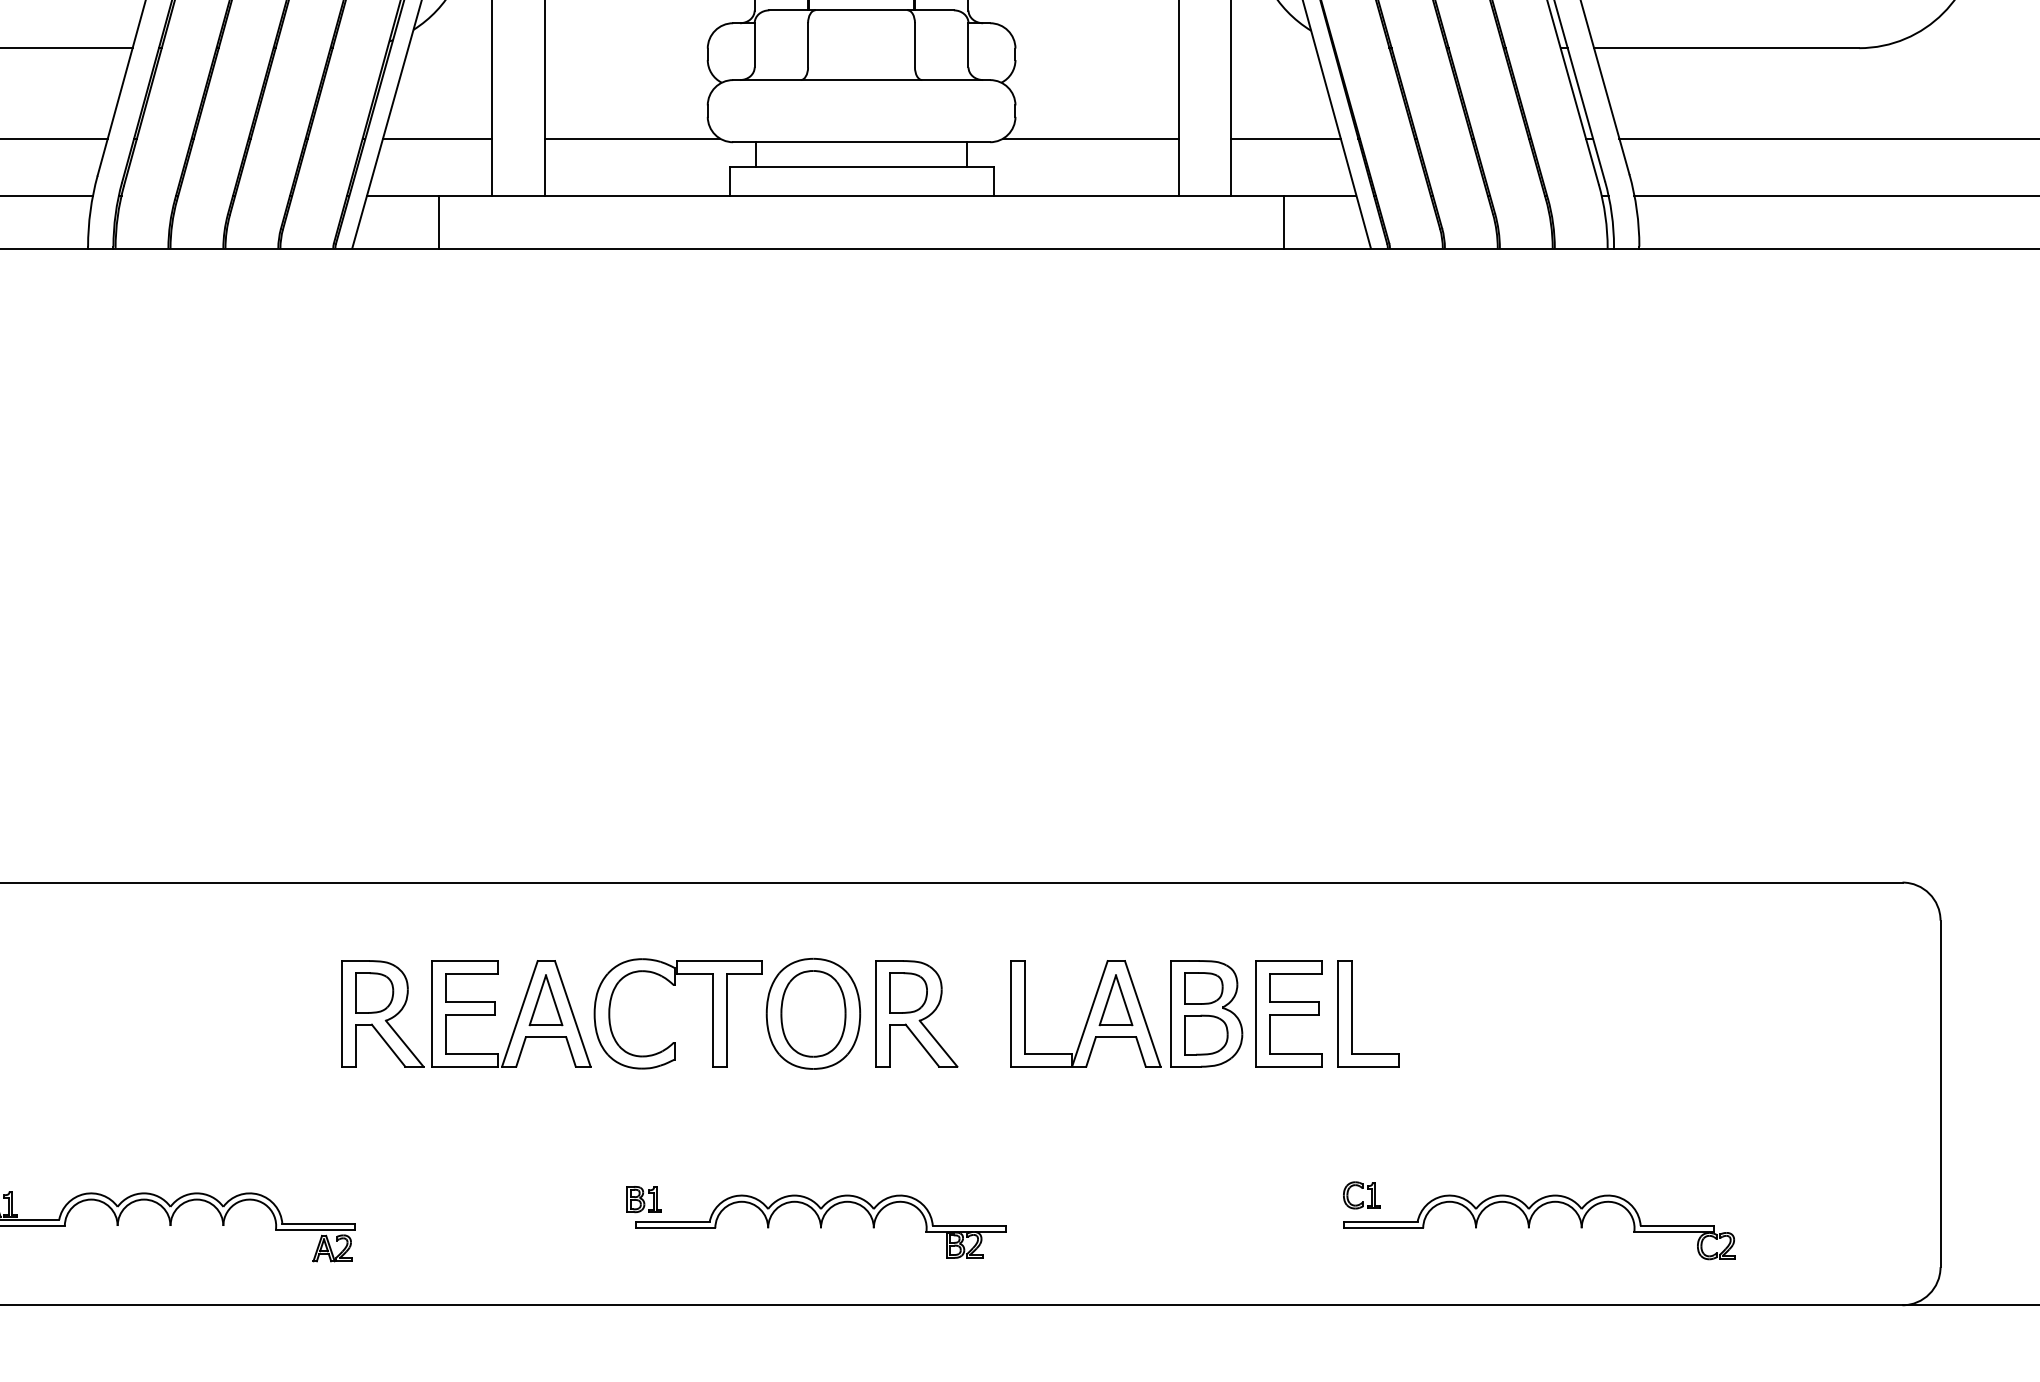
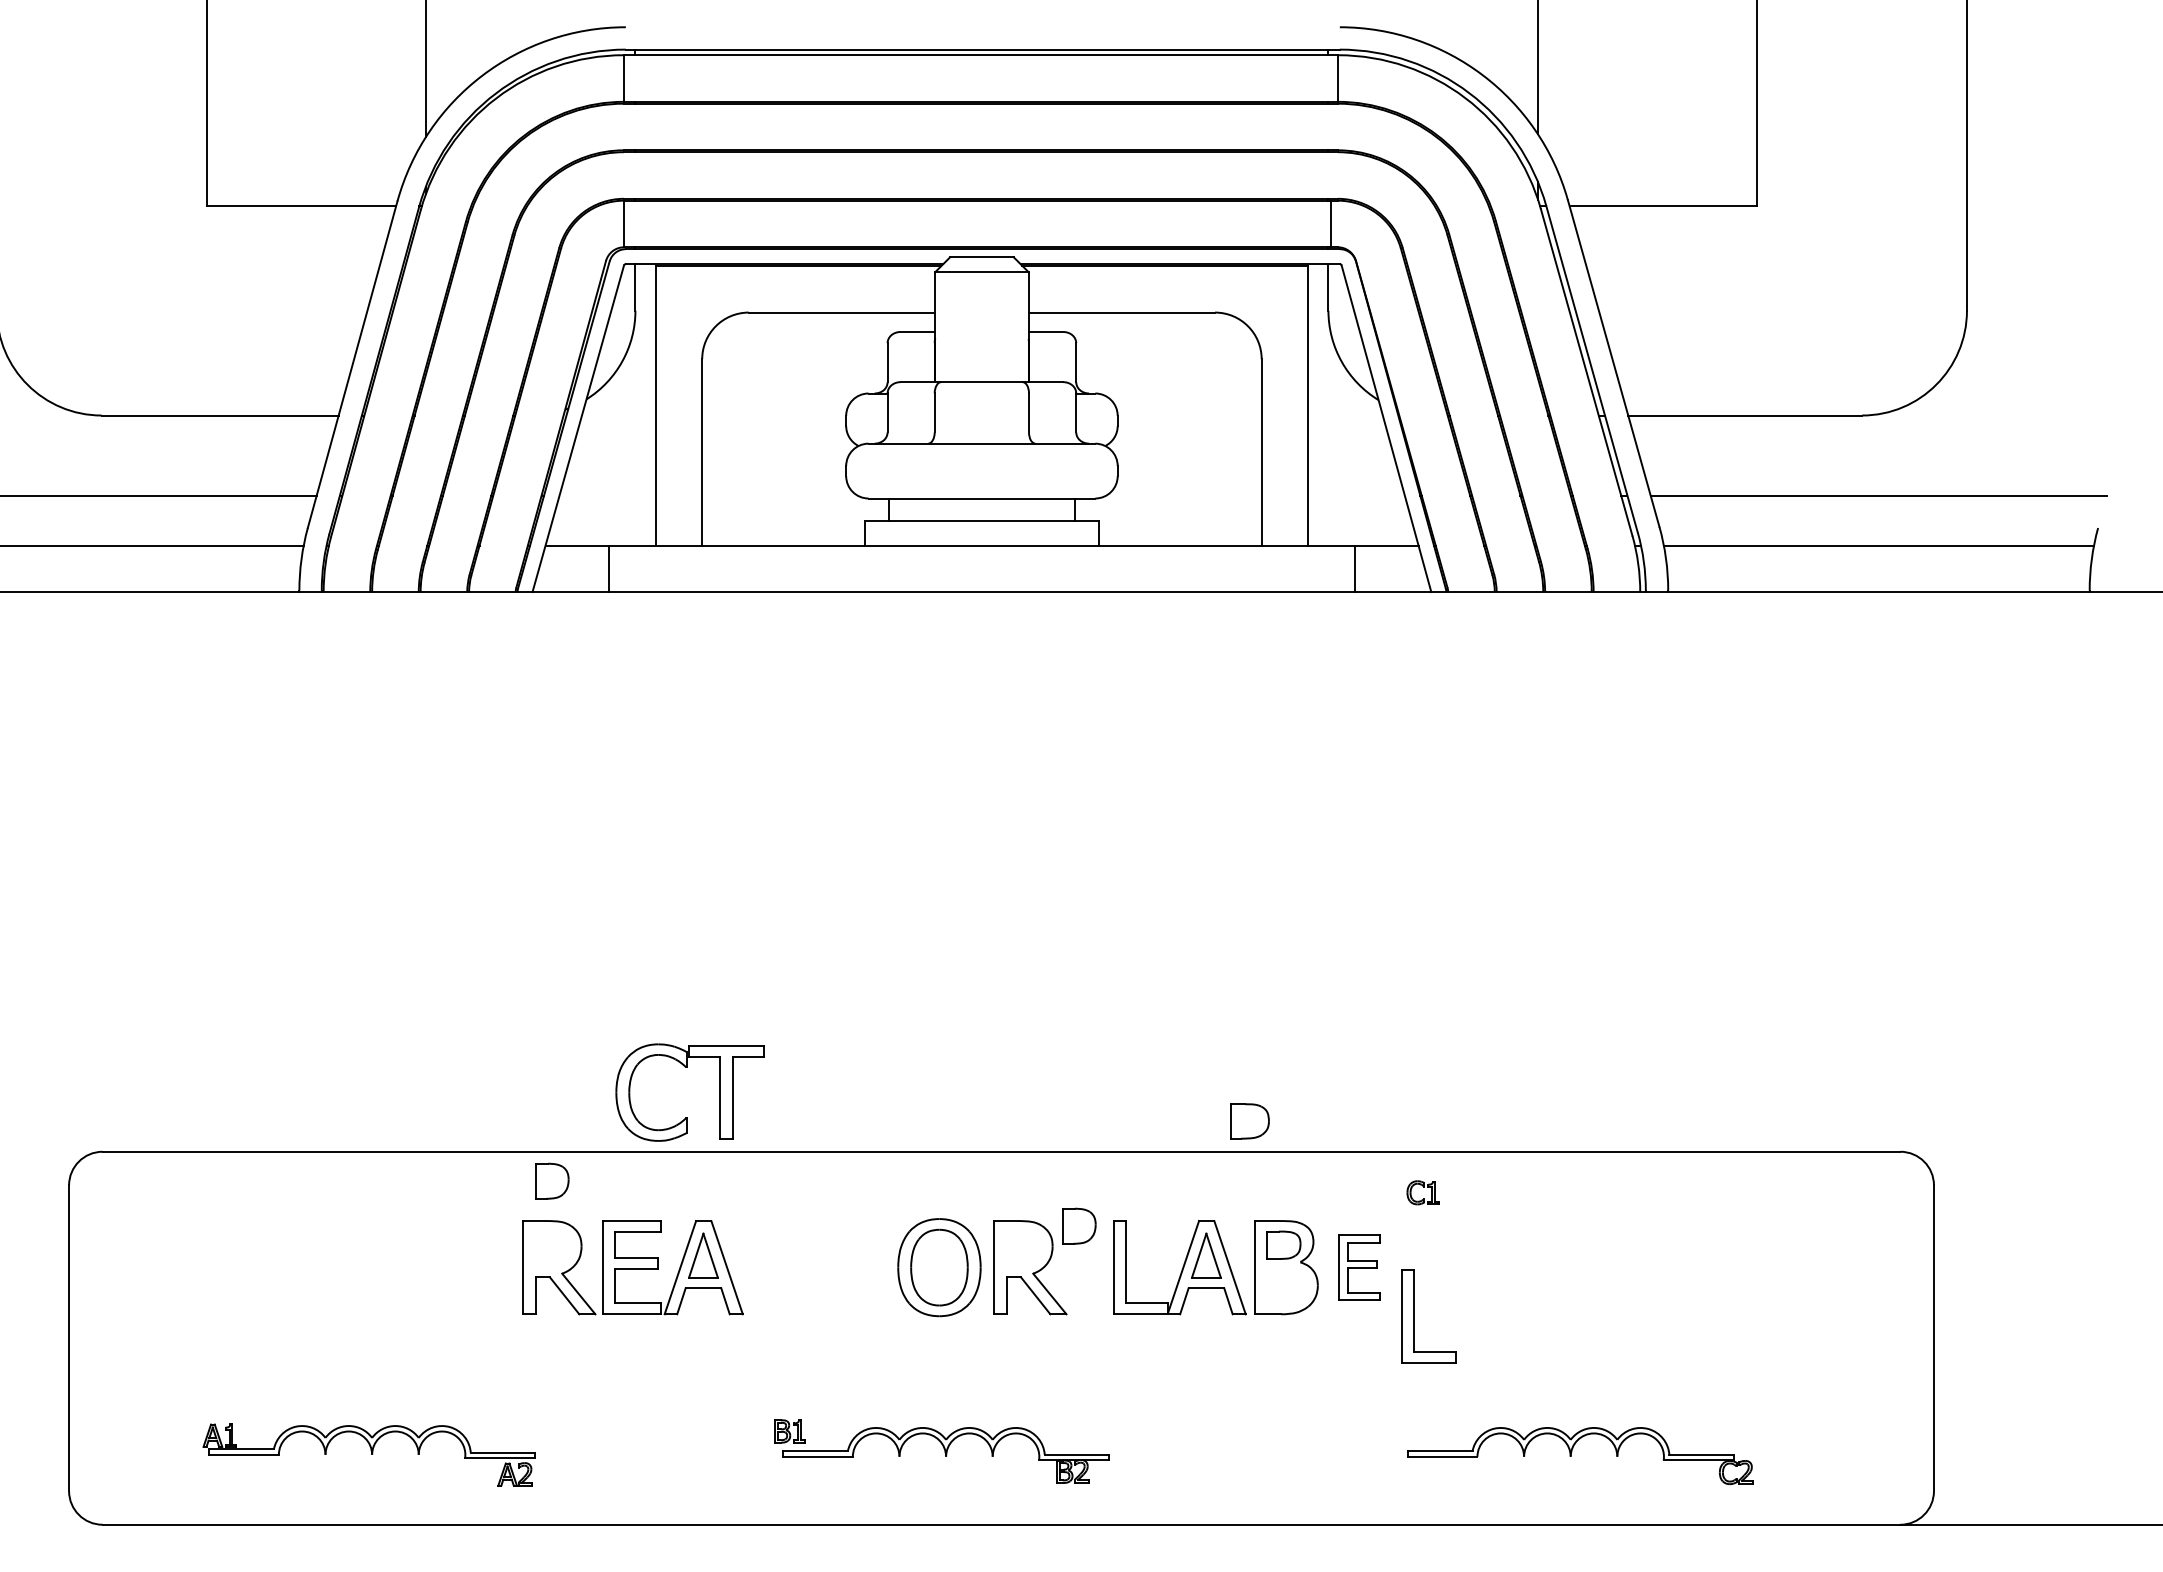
line: (437, 138) -> (607, 495), removed
line: (632, 138) -> (779, 495), removed
line: (1090, 138) -> (1183, 495), removed
line: (1286, 138) -> (1356, 495), removed
part: (675, 985) -> (687, 1067), moved
part: (374, 992) -> (552, 1180), moved
part: (908, 992) -> (1079, 1225), moved
part: (1288, 1013) -> (1358, 1267), size x0.7
part: (1351, 1013) -> (1414, 1316), moved
part: (1205, 1035) -> (1249, 1121), moved
part: (1360, 1195) -> (1422, 1192), moved

